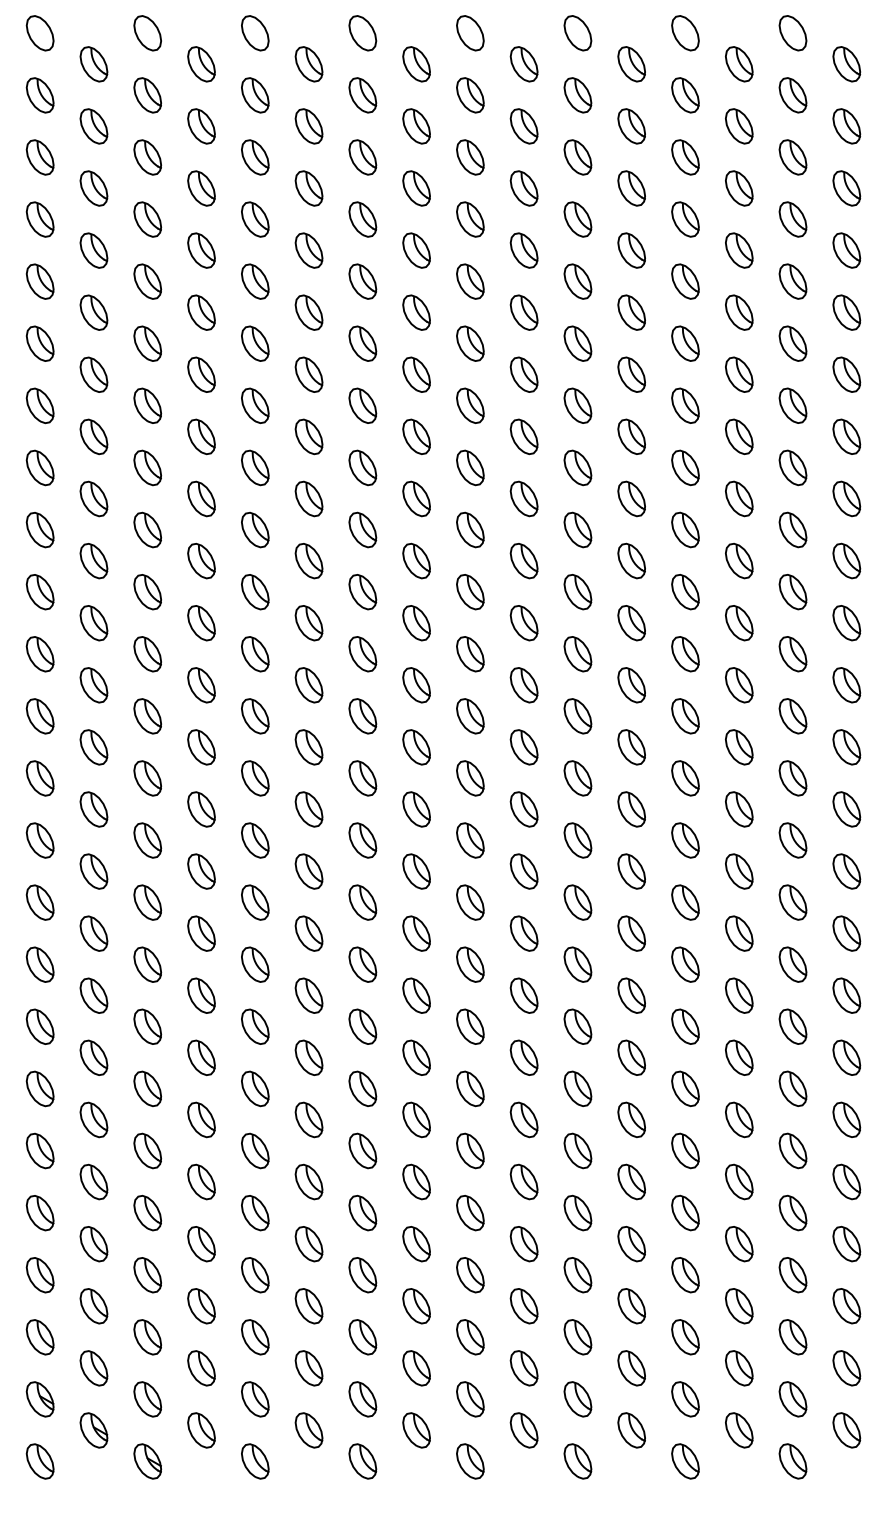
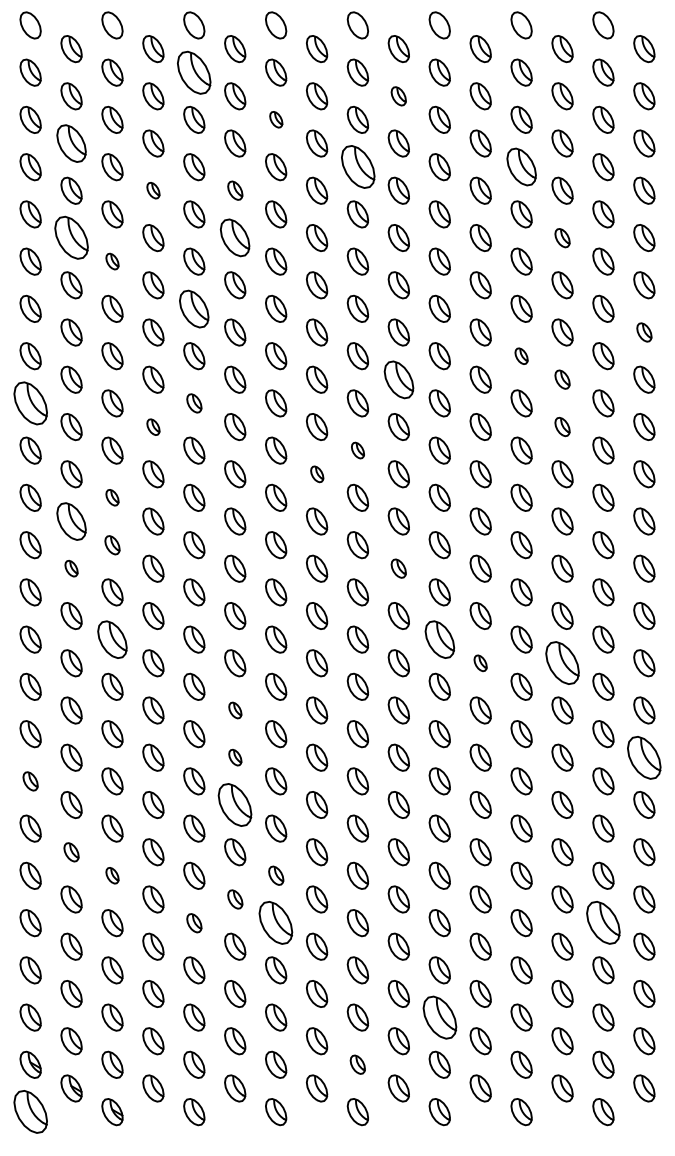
part: (255, 95) -> (194, 72), size x1.6
part: (523, 126) -> (398, 96), size x0.7
part: (363, 156) -> (276, 119), size x0.6
part: (93, 188) -> (71, 143), size x1.4
part: (469, 219) -> (357, 167), size x1.6
part: (685, 219) -> (521, 167), size x1.4
part: (201, 250) -> (153, 190), size x0.6
part: (309, 250) -> (235, 190), size x0.7
part: (93, 313) -> (71, 238), size x1.6
part: (309, 313) -> (235, 238), size x1.4
part: (739, 313) -> (562, 238), size x0.7
part: (147, 343) -> (112, 261), size x0.6
part: (255, 405) -> (194, 308), size x1.4
part: (846, 436) -> (644, 332), size x0.7
part: (685, 468) -> (521, 356), size x0.6
part: (523, 498) -> (398, 379), size x1.4
part: (739, 498) -> (562, 379), size x0.7
part: (40, 530) -> (30, 403), size x1.6
part: (255, 530) -> (194, 403), size x0.7
part: (739, 560) -> (562, 426), size x0.7
part: (201, 561) -> (153, 427), size x0.6
part: (469, 591) -> (357, 450), size x0.6
part: (417, 623) -> (317, 474), size x0.6
part: (147, 653) -> (112, 497), size x0.6
part: (93, 685) -> (71, 521), size x1.4
part: (147, 716) -> (112, 545), size x0.7
part: (93, 747) -> (71, 568), size x0.6
part: (523, 747) -> (398, 568), size x0.7
part: (147, 840) -> (112, 639), size x1.4
part: (577, 840) -> (439, 639), size x1.4
part: (631, 871) -> (480, 663), size x0.6
part: (739, 871) -> (562, 663), size x1.6
part: (309, 933) -> (235, 710), size x0.6
part: (309, 995) -> (235, 757), size x0.6
part: (846, 995) -> (644, 757), size x1.6
part: (40, 1026) -> (30, 781), size x0.7
part: (309, 1057) -> (235, 804), size x1.6
part: (93, 1120) -> (71, 852), size x0.7
part: (147, 1150) -> (112, 875), size x0.6
part: (363, 1150) -> (276, 875), size x0.7
part: (309, 1182) -> (235, 899), size x0.7
part: (255, 1213) -> (194, 923), size x0.7
part: (363, 1213) -> (276, 923), size x1.6
part: (793, 1213) -> (603, 923), size x1.6
part: (577, 1337) -> (439, 1017), size x1.6
part: (469, 1398) -> (357, 1064), size x0.7
part: (40, 1461) -> (30, 1112), size x1.6

